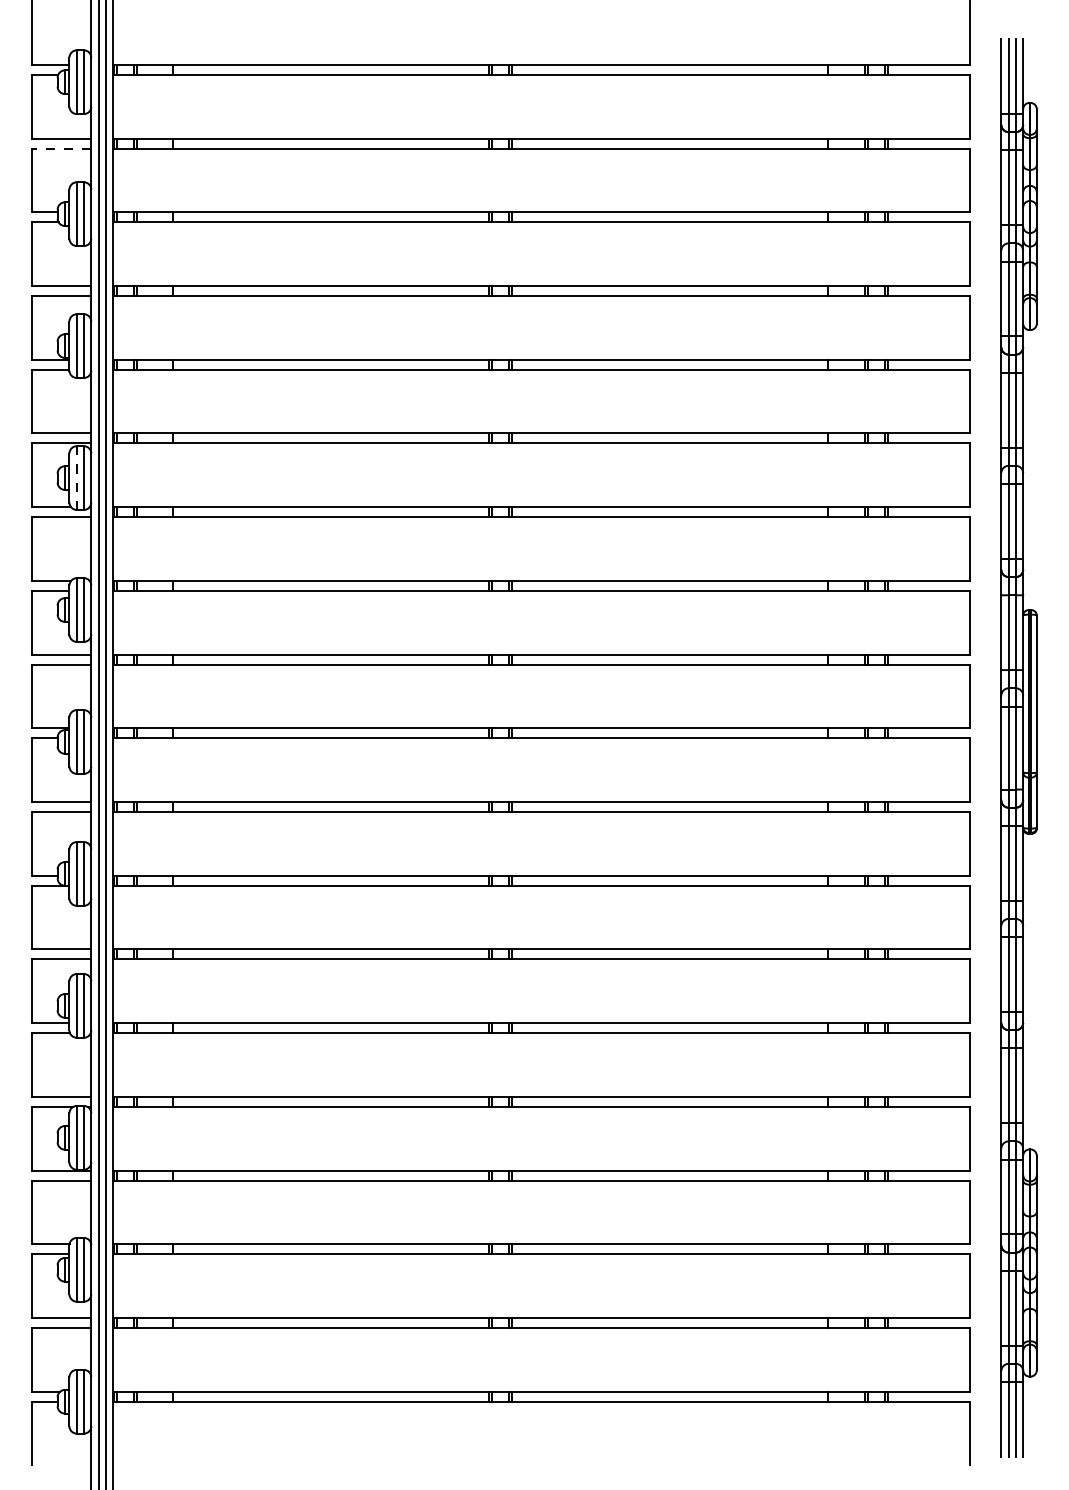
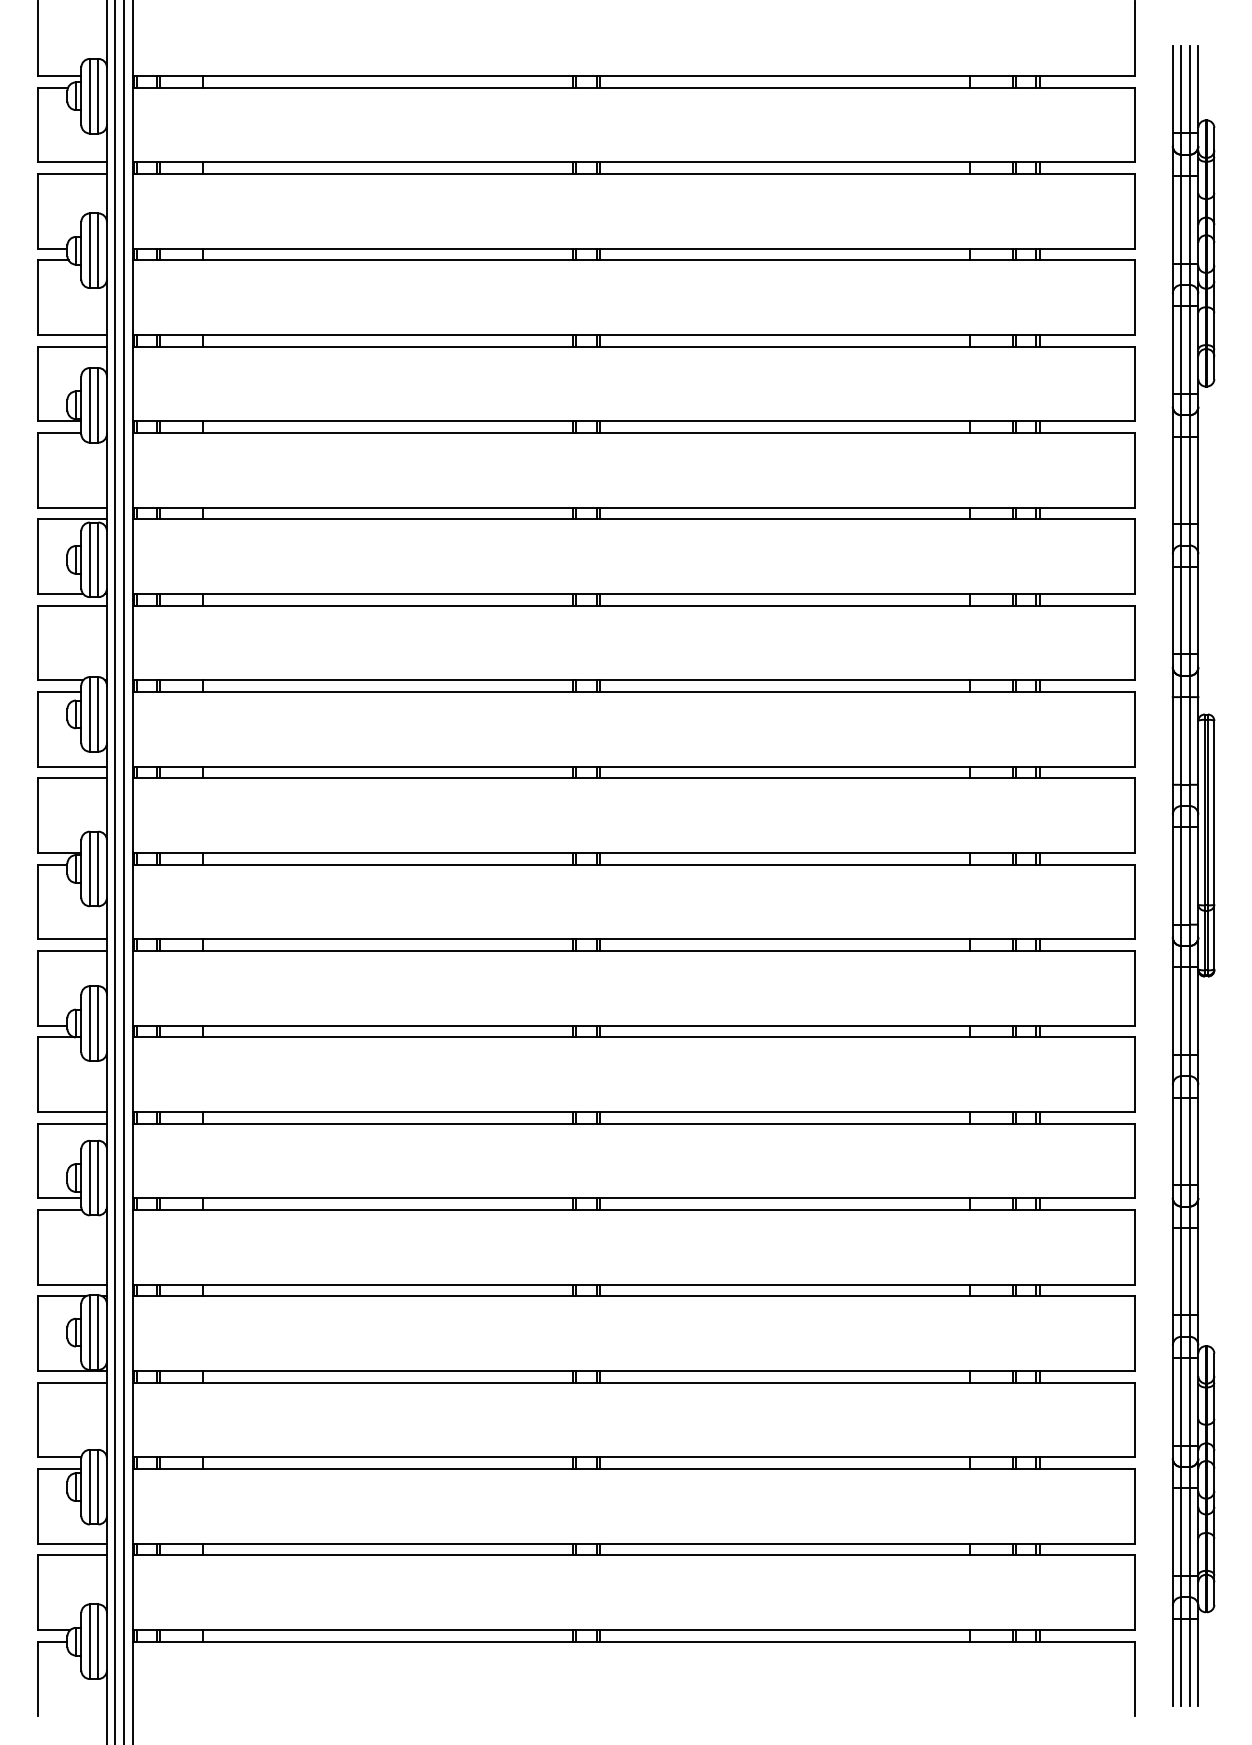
line: (61, 149) -> (72, 174), dashed -> solid
line: (76, 478) -> (89, 560), dashed -> solid

